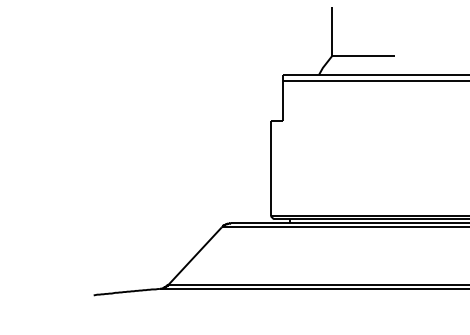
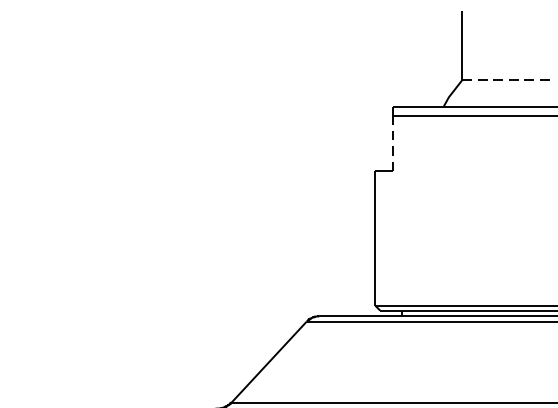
line: (364, 55) -> (507, 79), solid -> dashed
line: (283, 100) -> (393, 143), solid -> dashed

